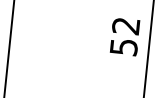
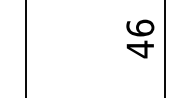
text: (125, 36) -> (140, 38), 52 -> 46

